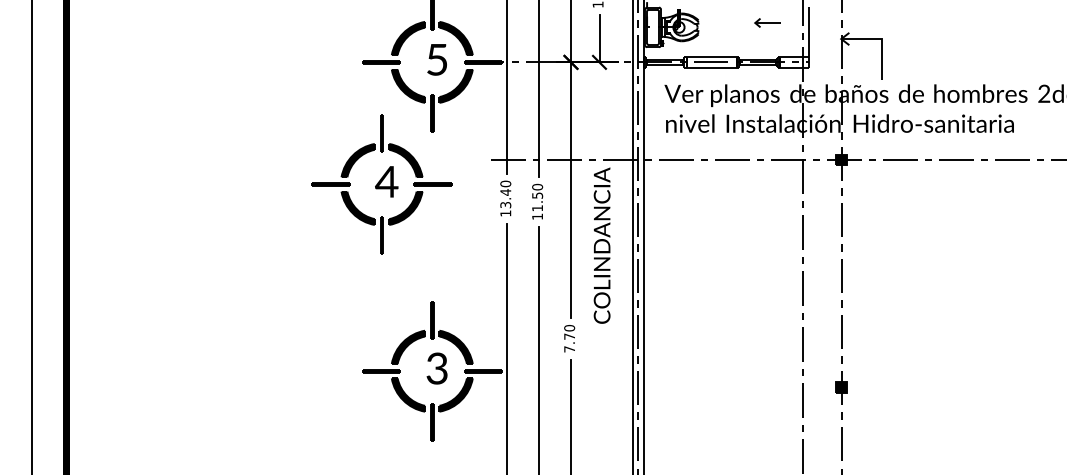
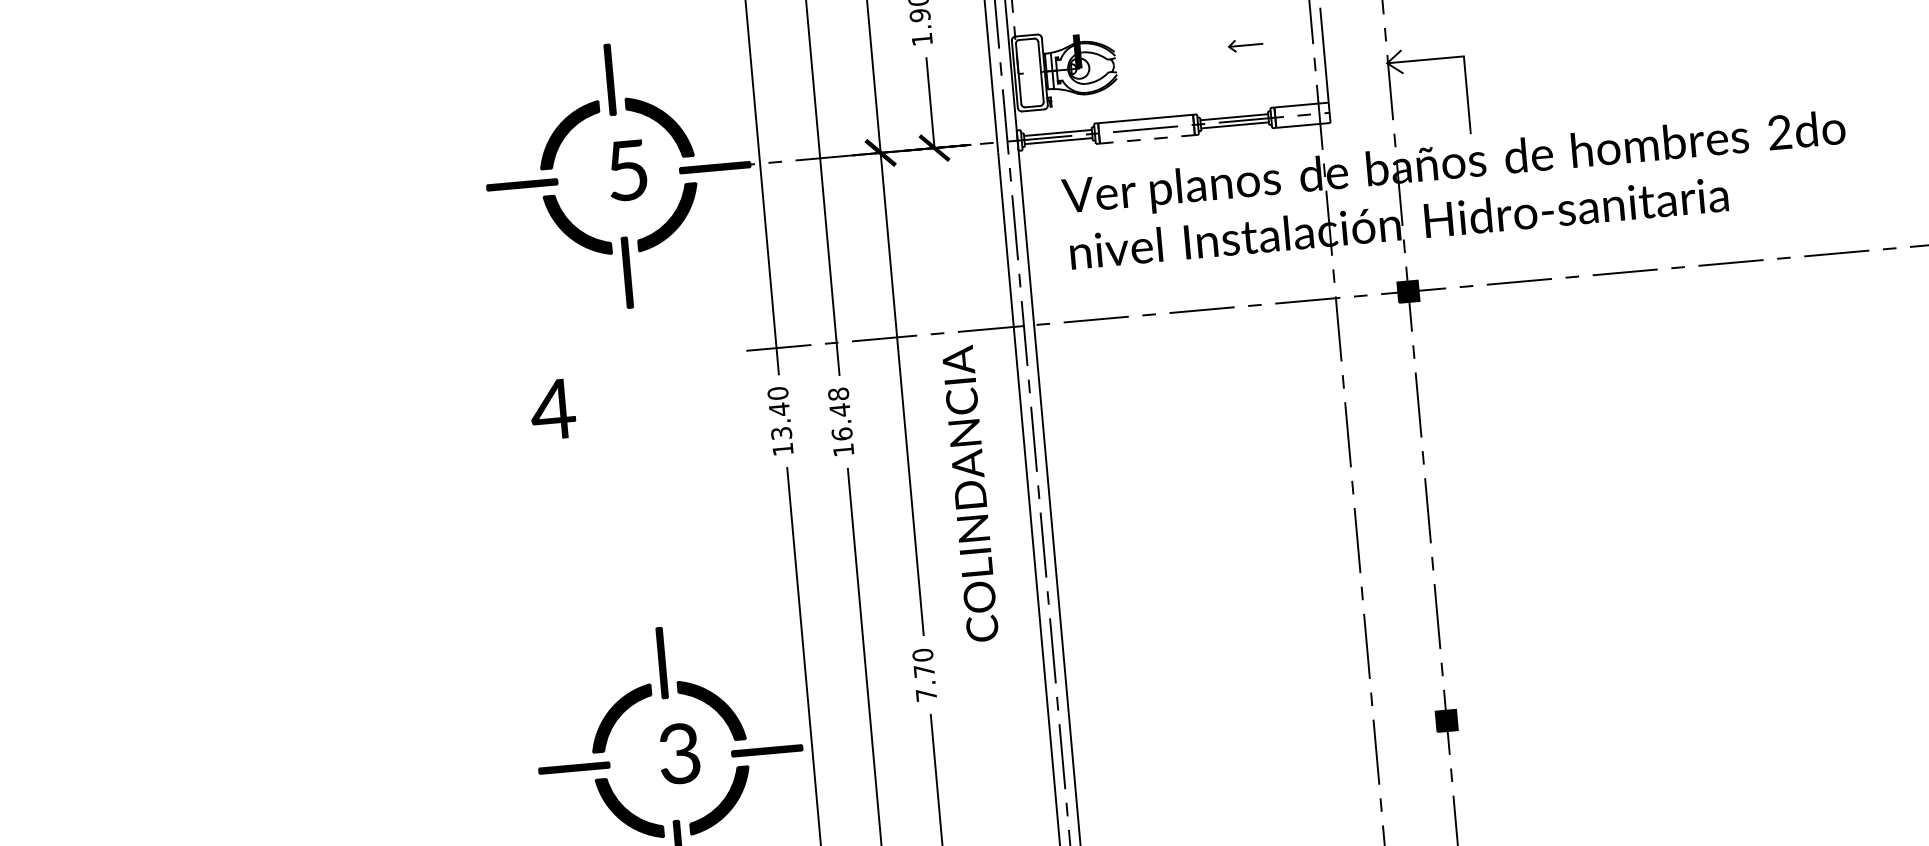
part: (767, 22) -> (1245, 44), size x0.7
line: (712, 67) -> (1148, 138), solid -> dashed
part: (350, 184) -> (484, 420), removed
text: (537, 197) -> (840, 413), 11.50 -> 16.48

